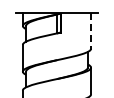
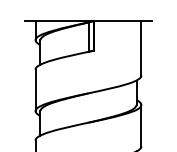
line: (91, 31) -> (142, 48), dashed -> solid

